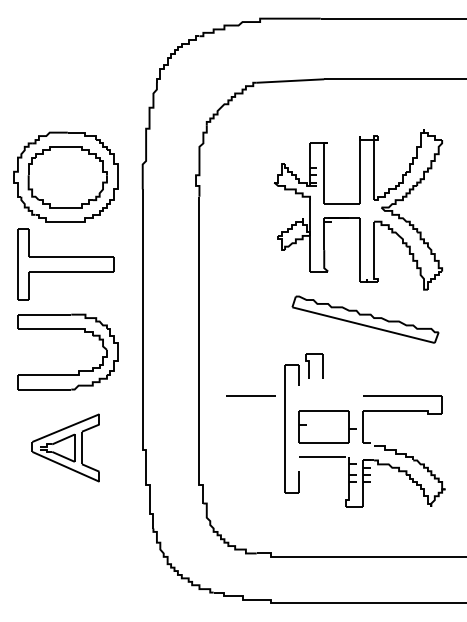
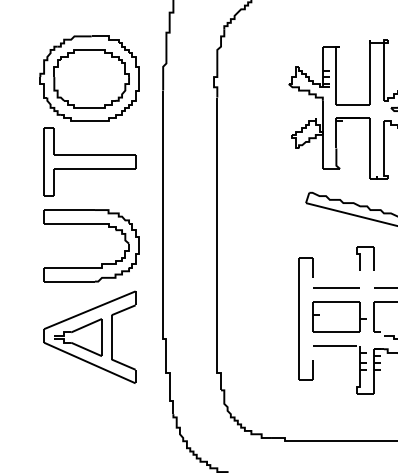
part: (314, 365) -> (365, 258), moved
line: (250, 395) -> (335, 287), moved
part: (65, 447) -> (89, 336), size x1.43

